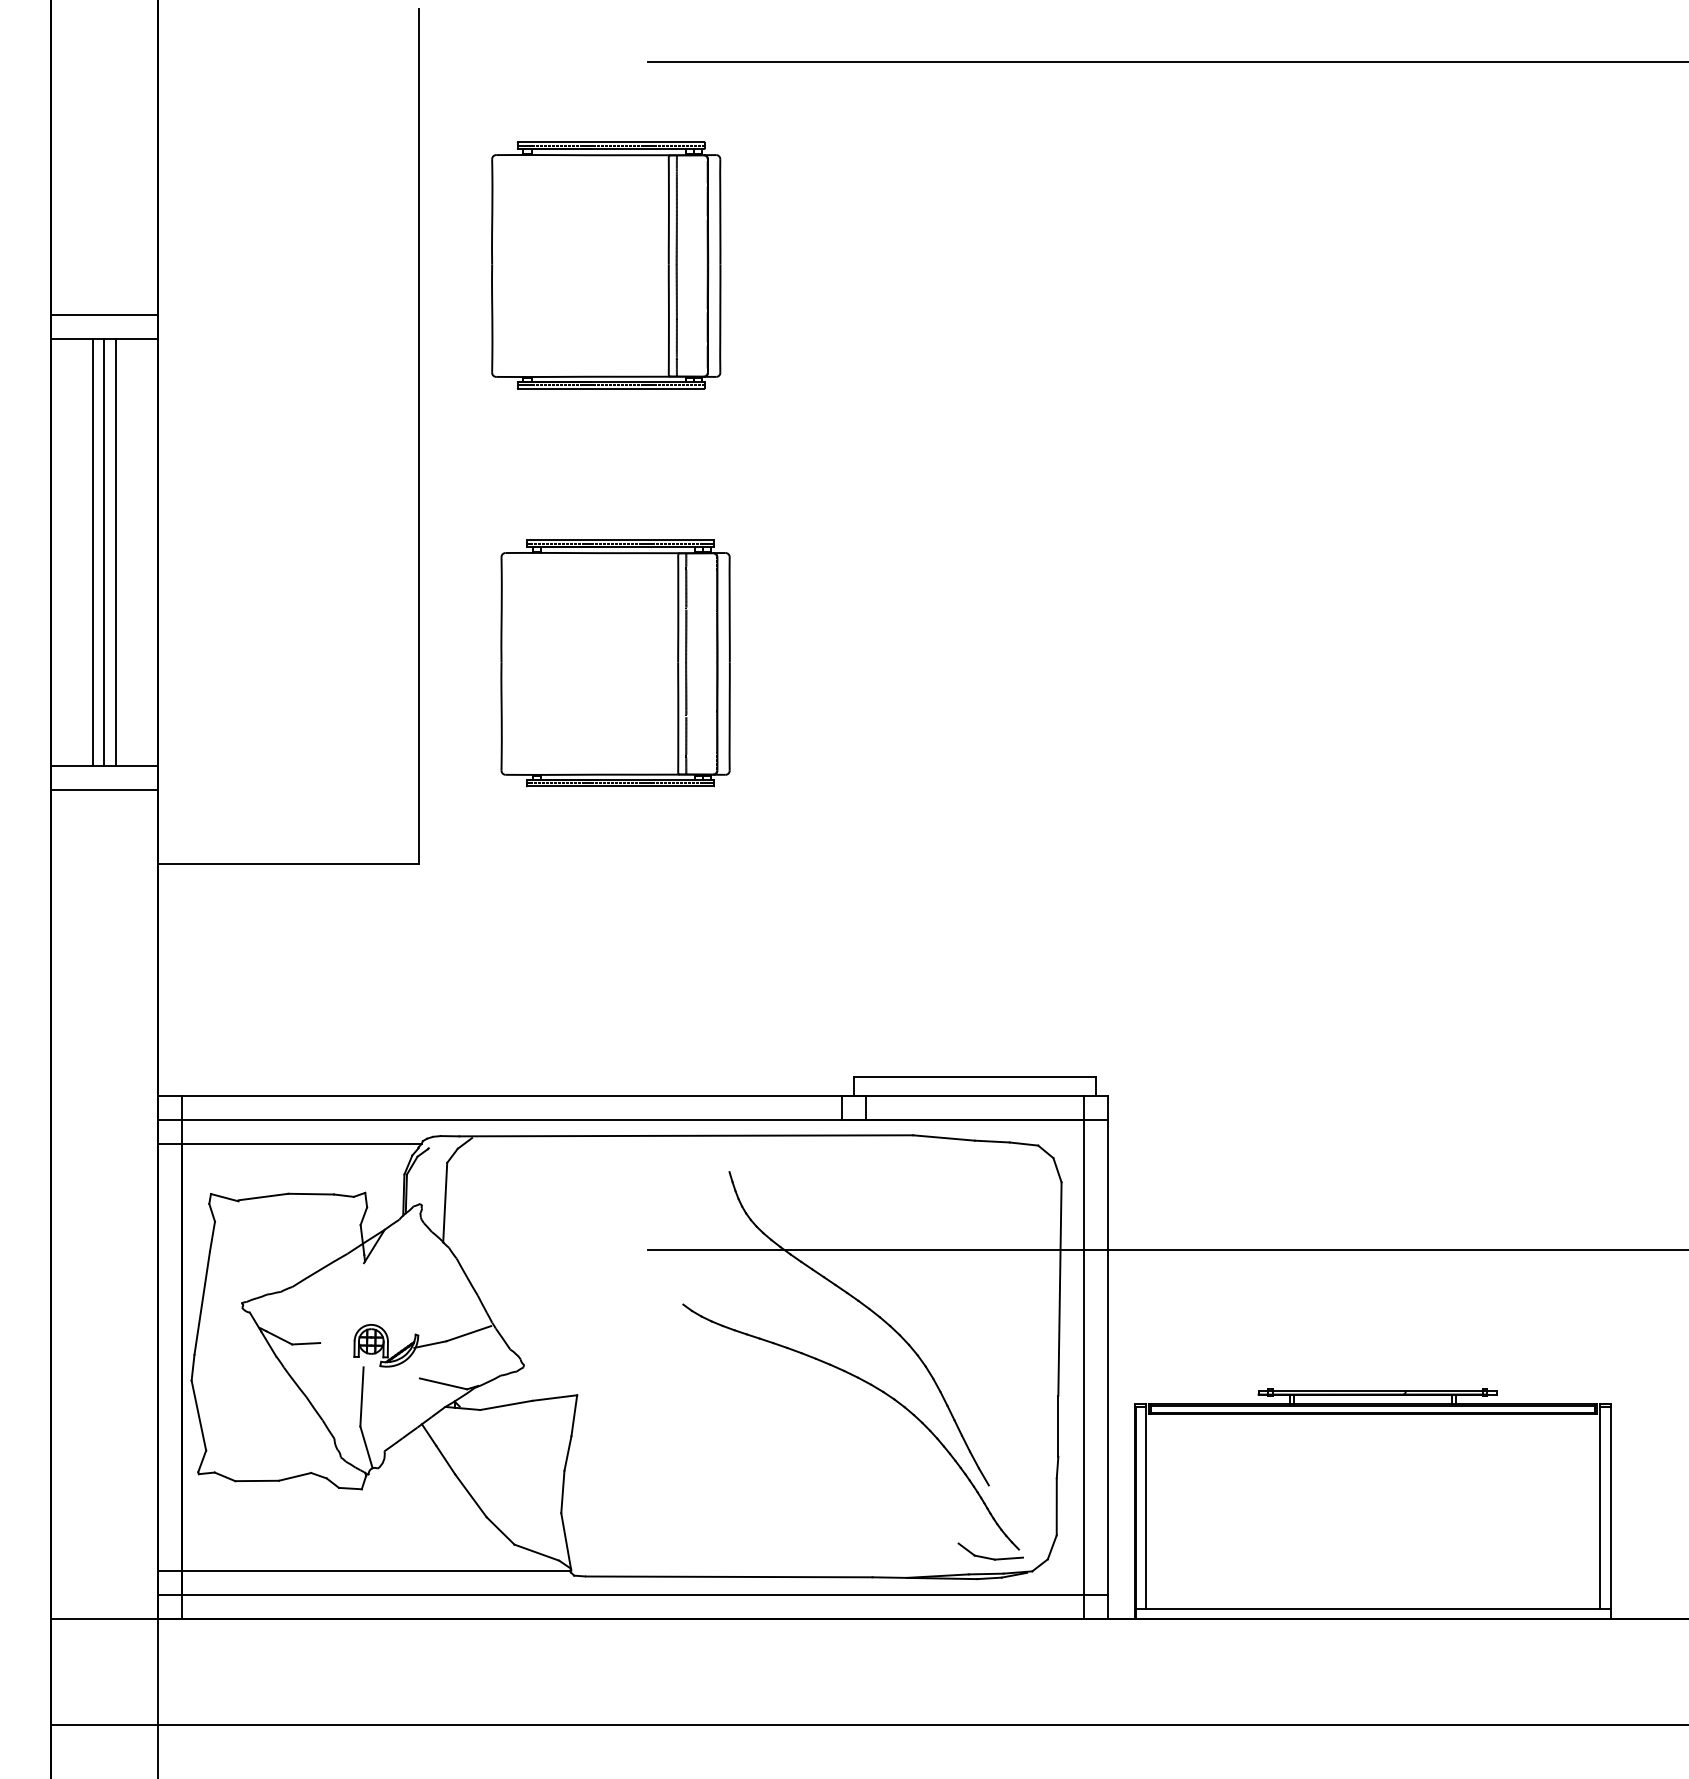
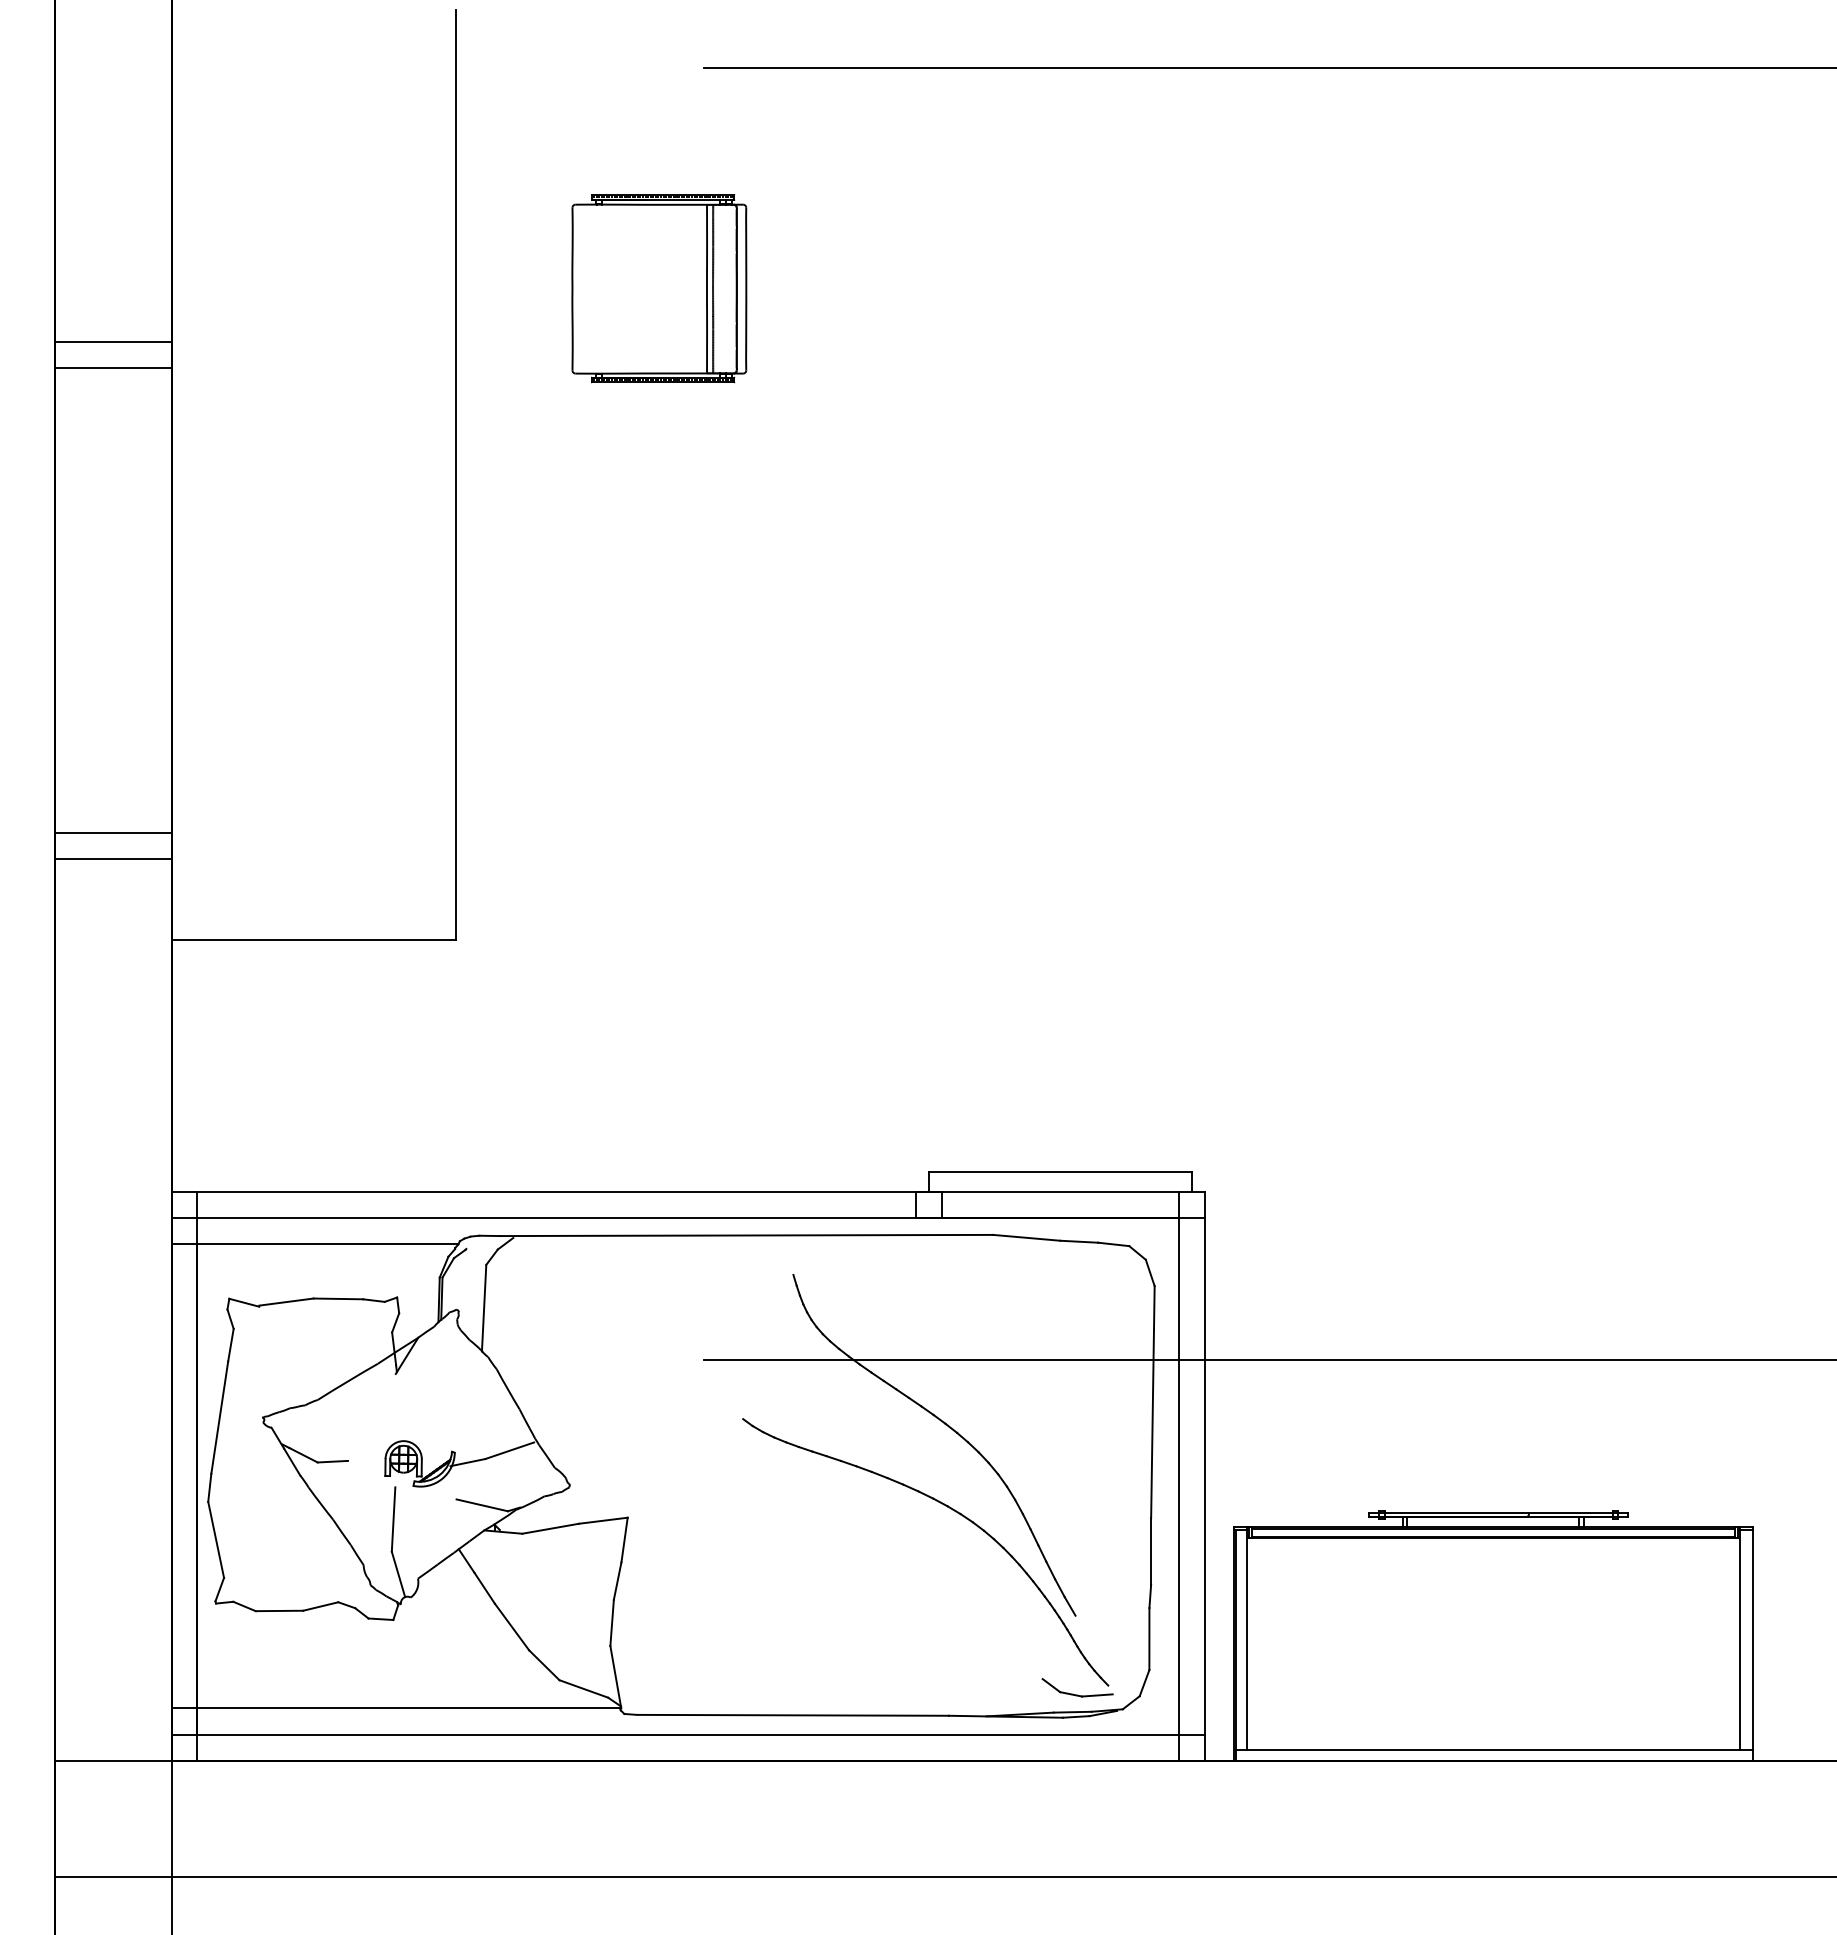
part: (606, 265) -> (659, 288), size x0.7
line: (92, 552) -> (100, 600), removed
line: (104, 552) -> (113, 600), removed
line: (116, 552) -> (126, 600), removed
part: (615, 663) -> (669, 721), removed

